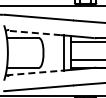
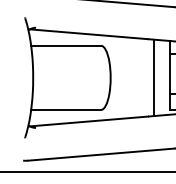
line: (33, 32) -> (88, 33), dashed -> solid
line: (34, 73) -> (90, 122), dashed -> solid

